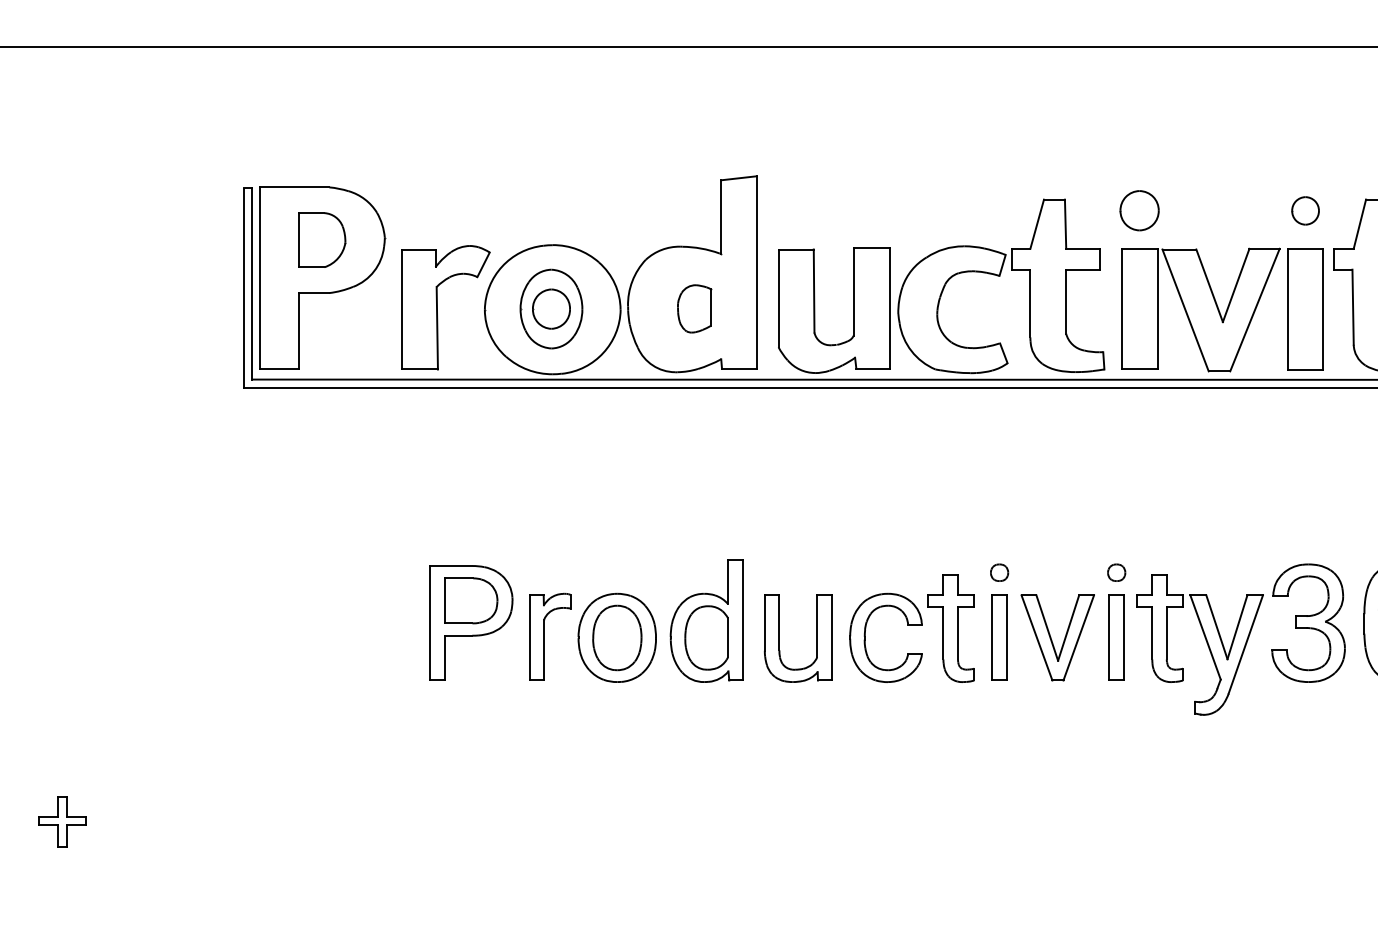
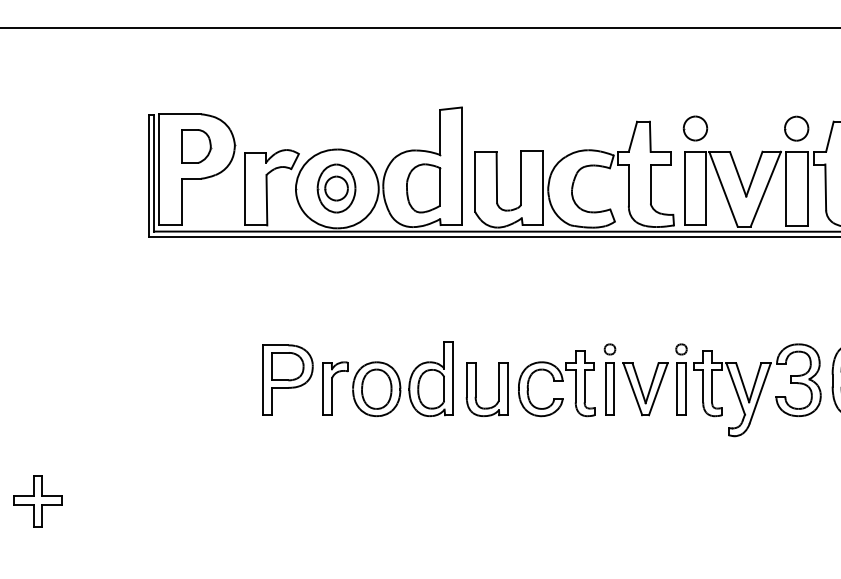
part: (1305, 210) -> (796, 128), size x1.43
part: (693, 308) -> (423, 188), size x1.67
part: (61, 821) -> (37, 501), size x1.67

